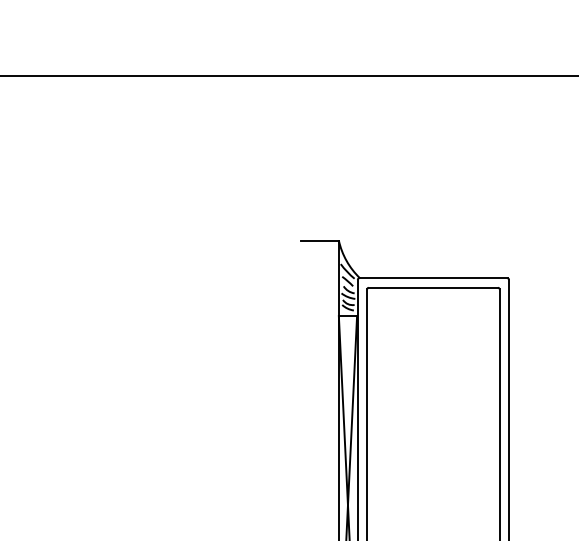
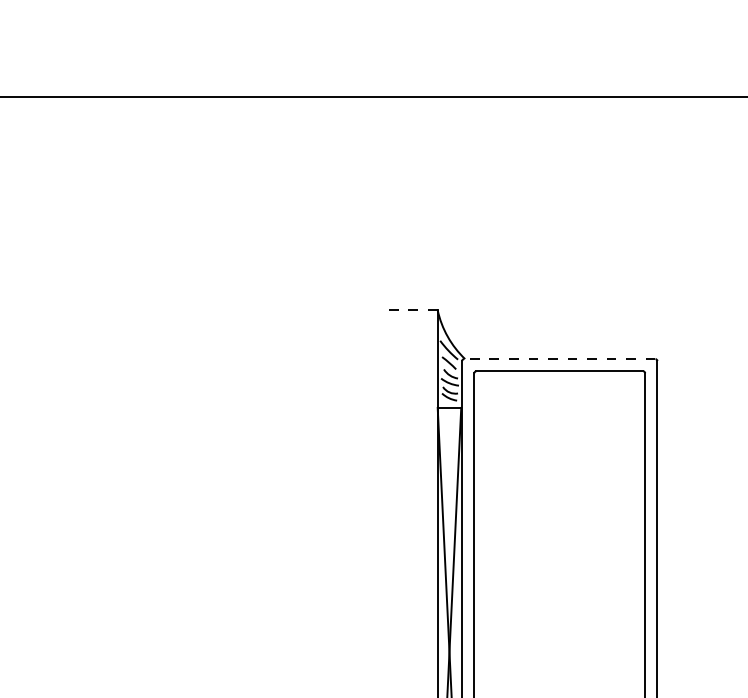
line: (319, 240) -> (412, 310), solid -> dashed
line: (433, 278) -> (559, 359), solid -> dashed

